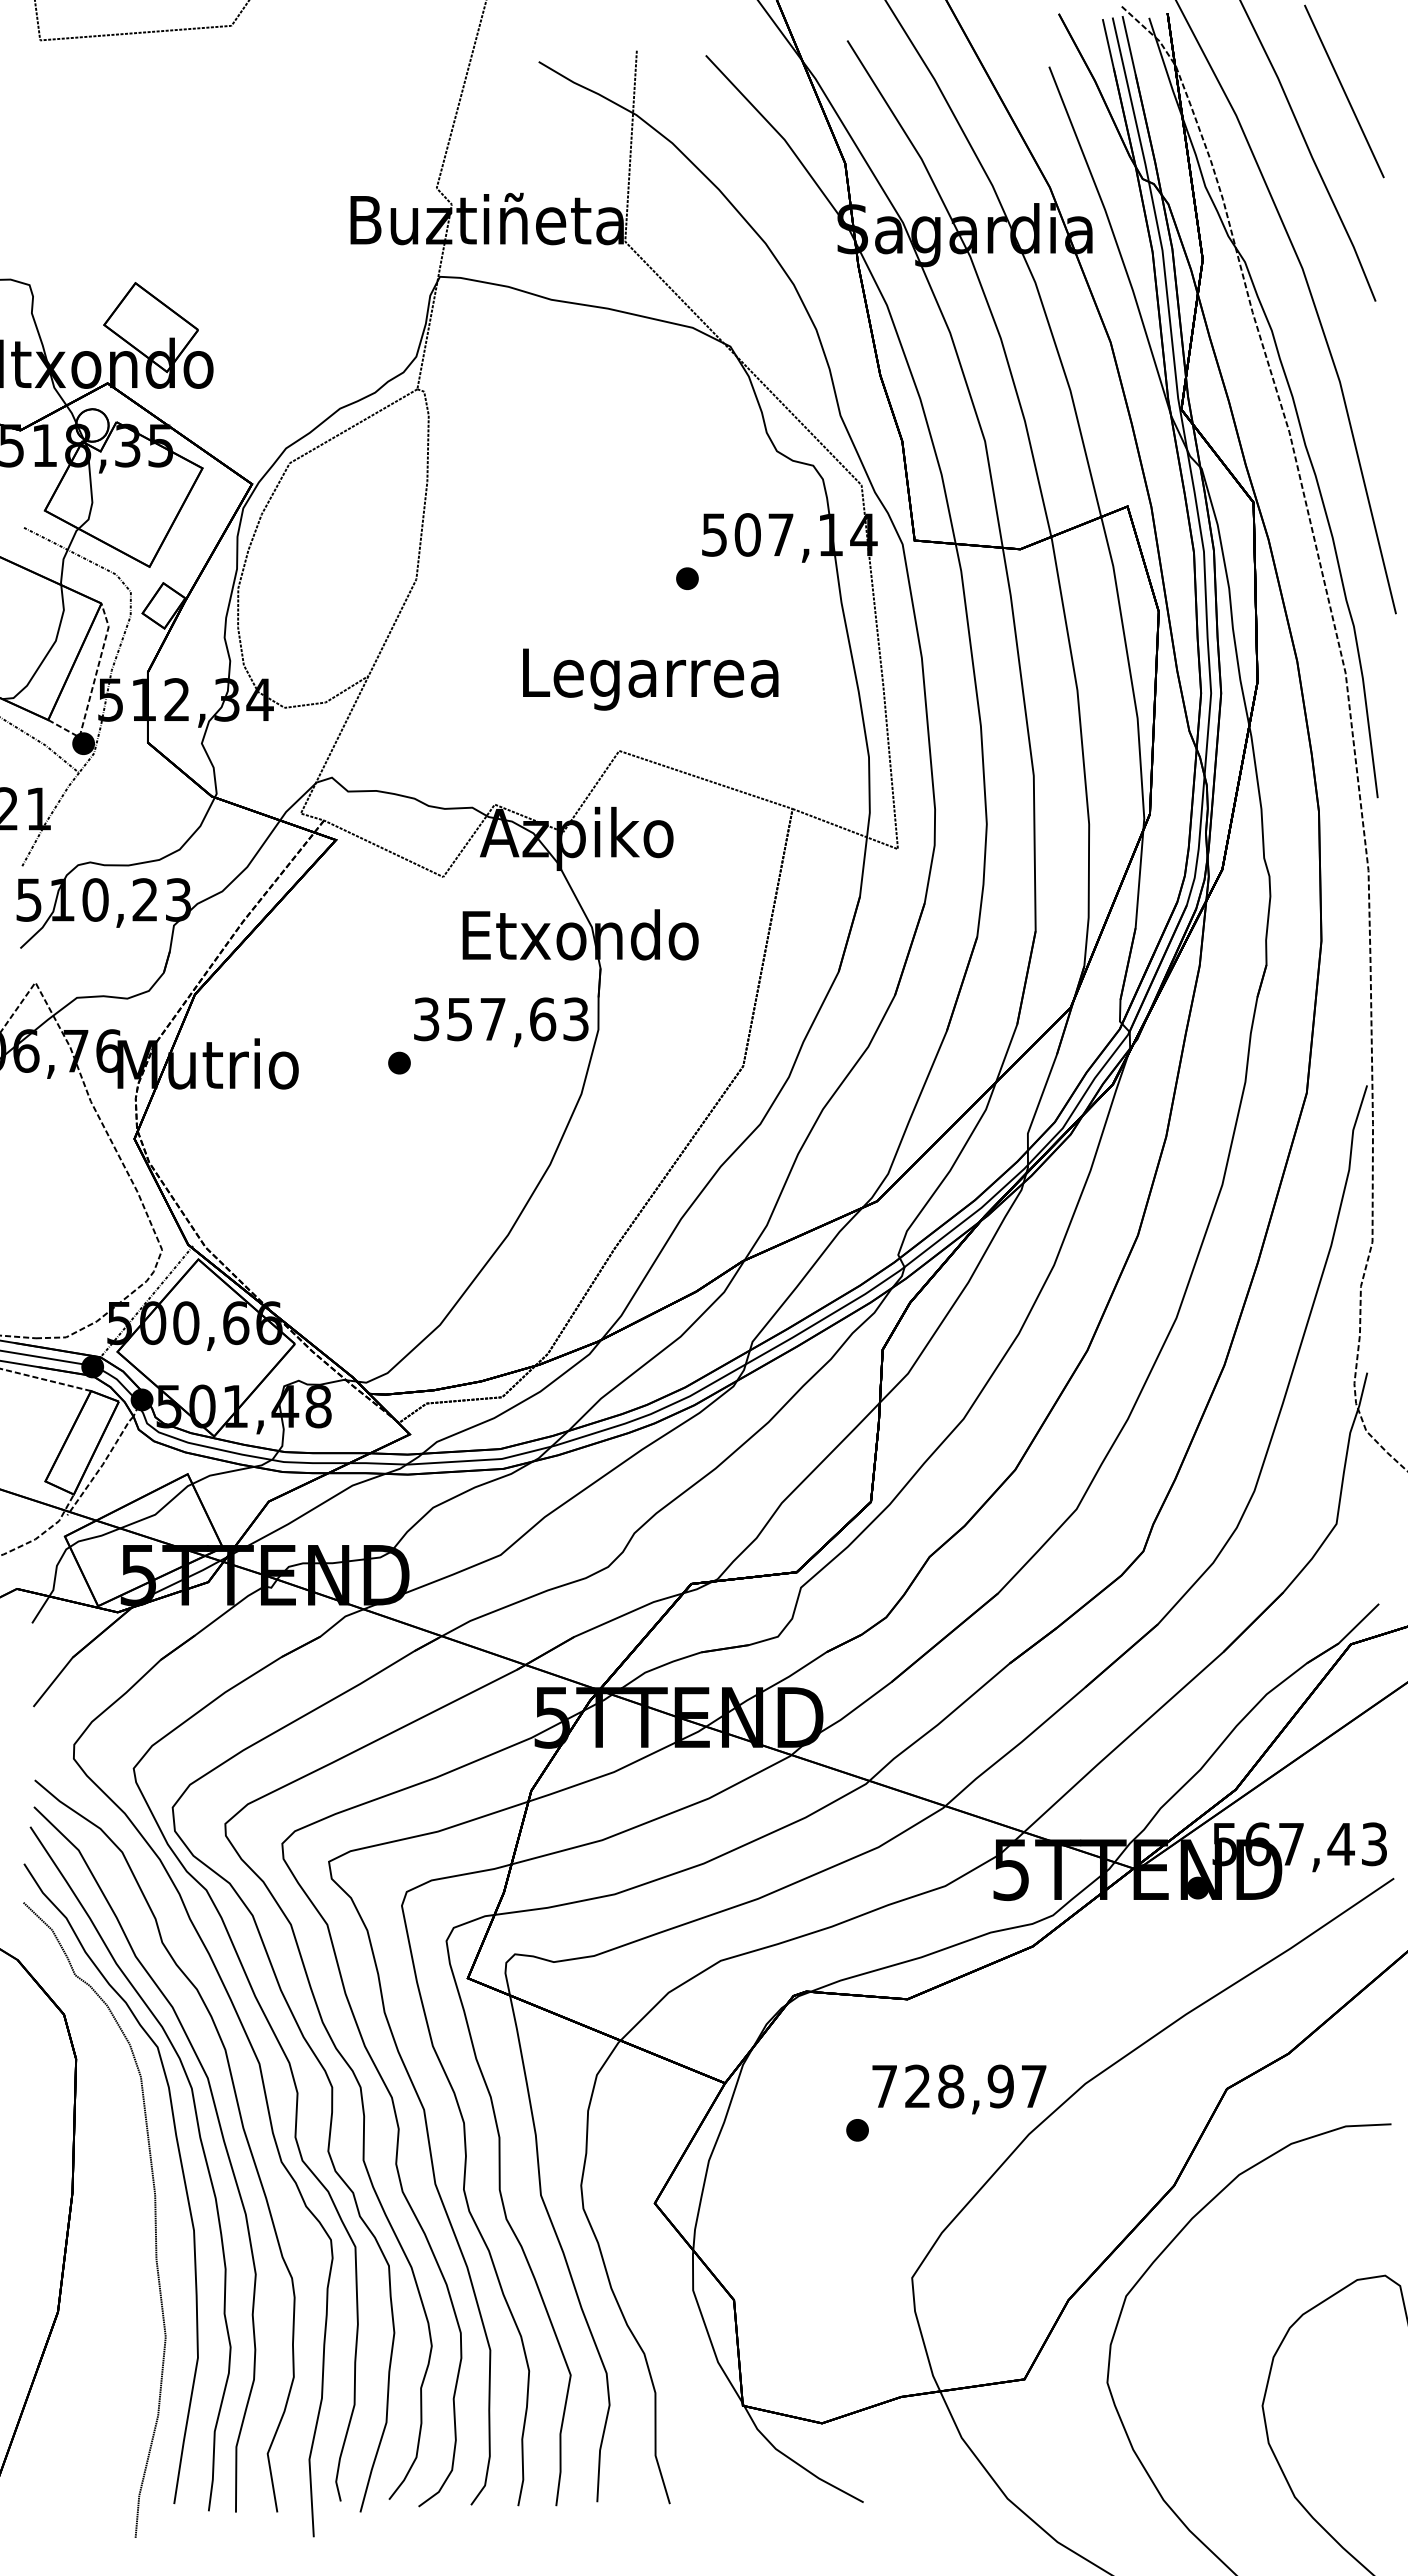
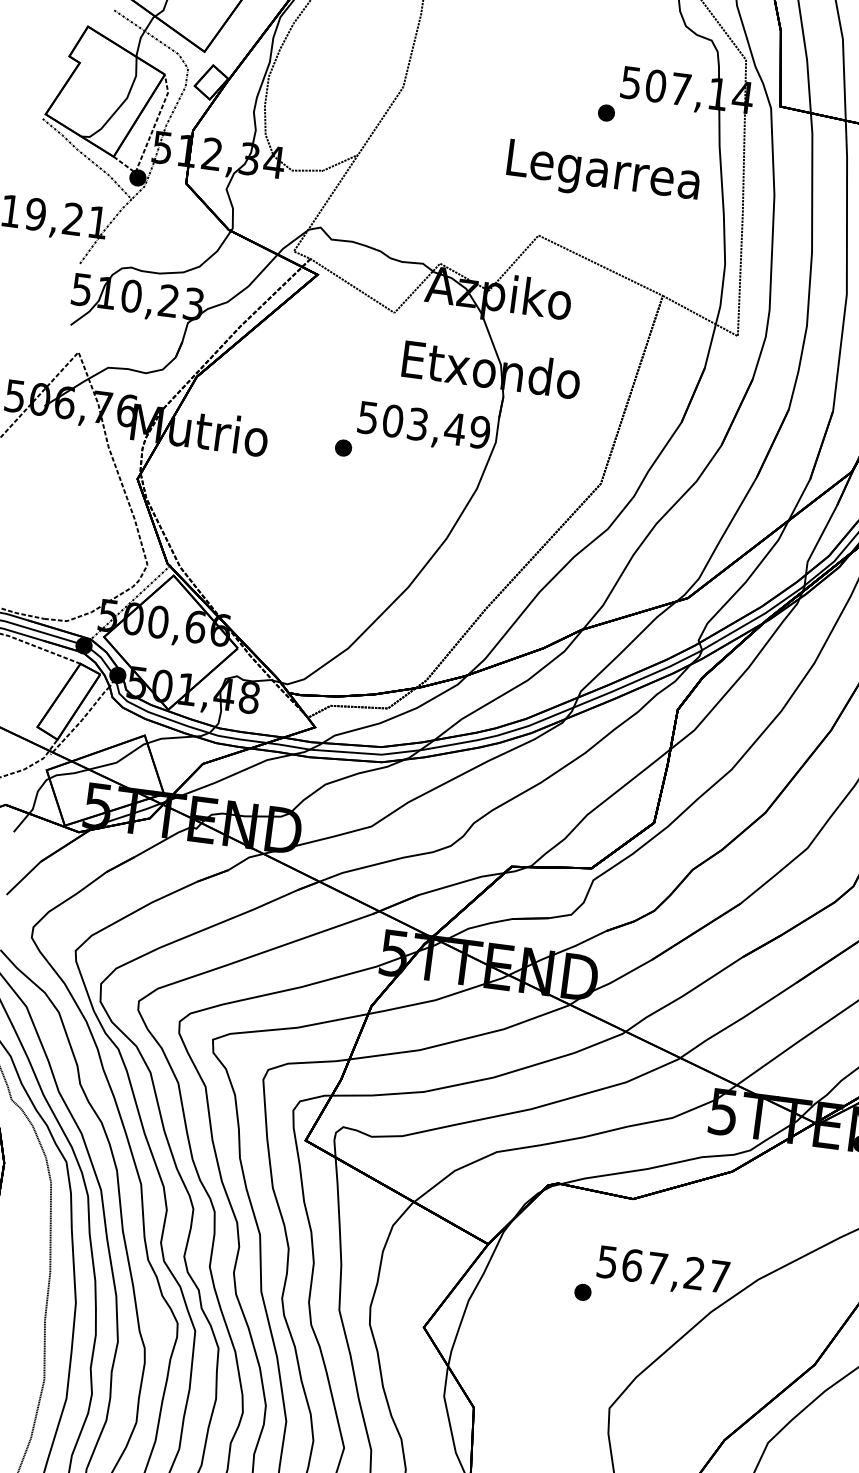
text: (650, 679) -> (603, 174), moved
text: (501, 1019) -> (424, 425), 357,63 -> 503,49
text: (942, 2086) -> (650, 1267), 728,97 -> 567,27

